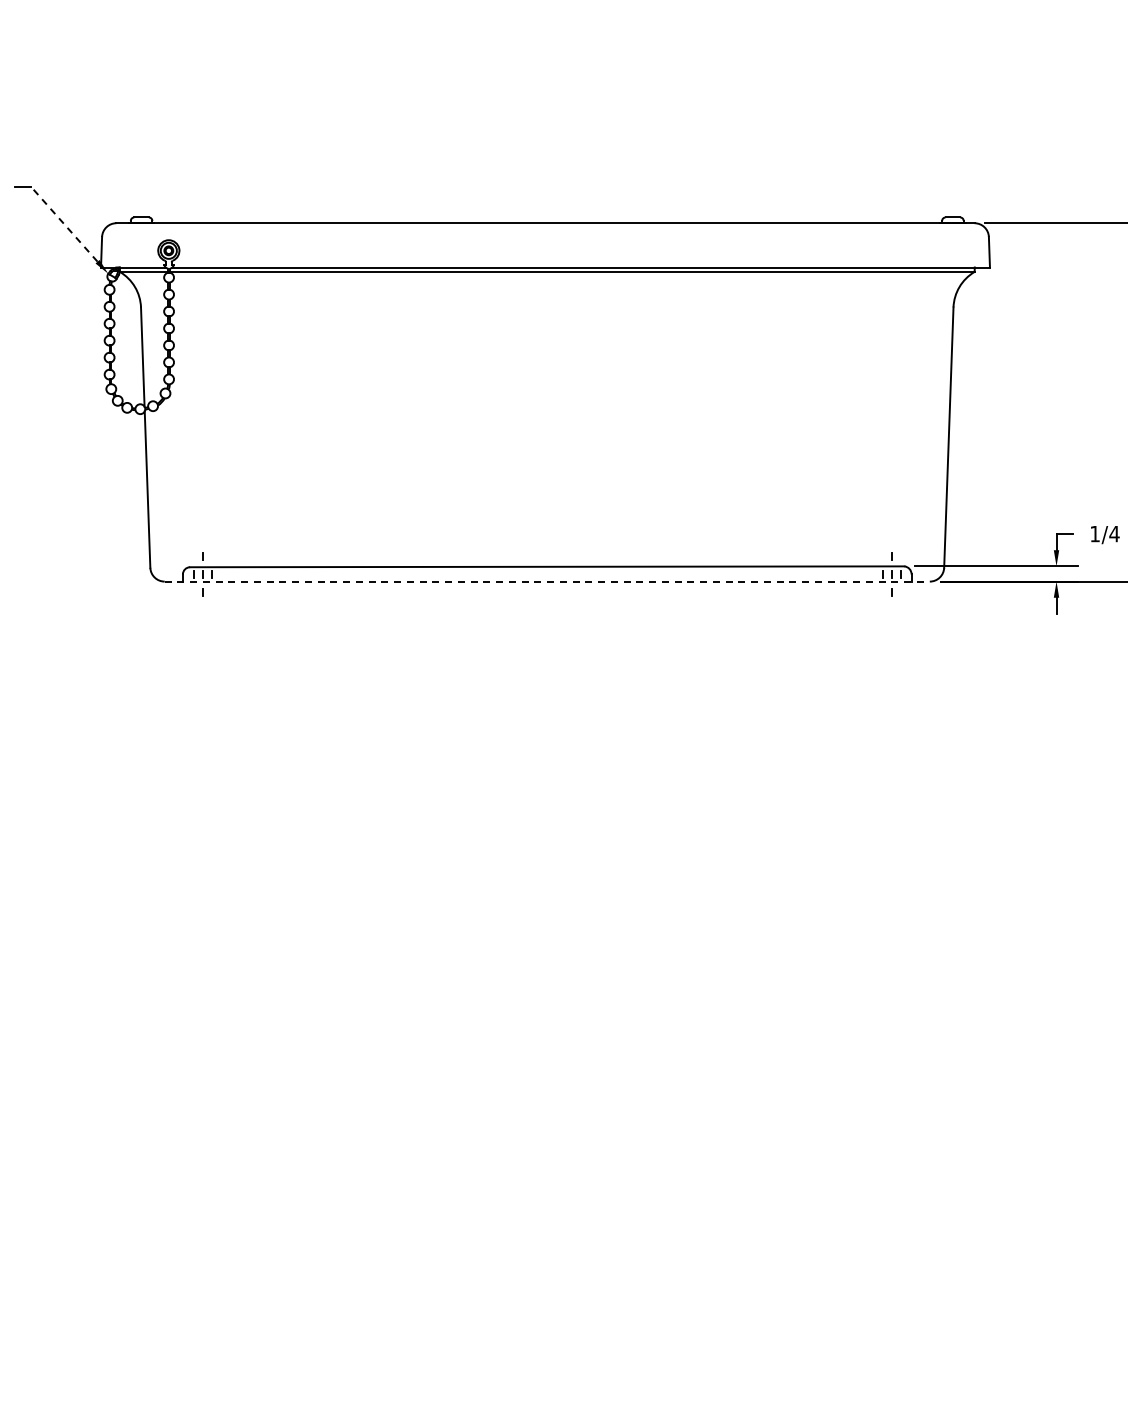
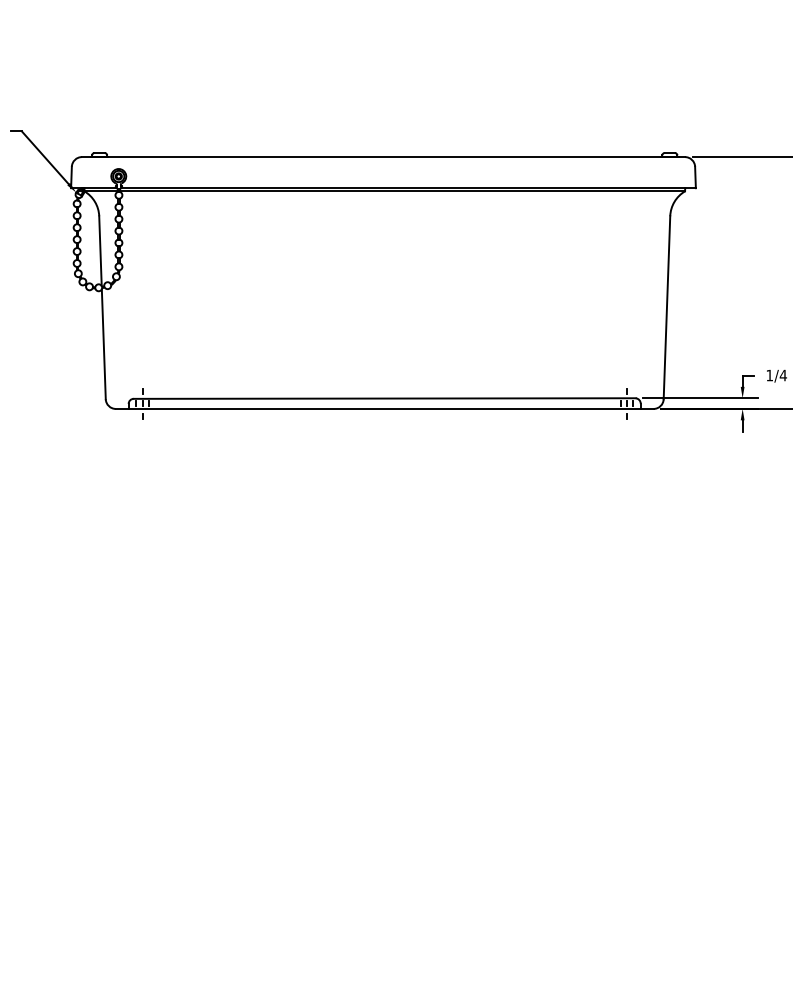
line: (63, 223) -> (44, 157), dashed -> solid
line: (547, 581) -> (384, 408), dashed -> solid

